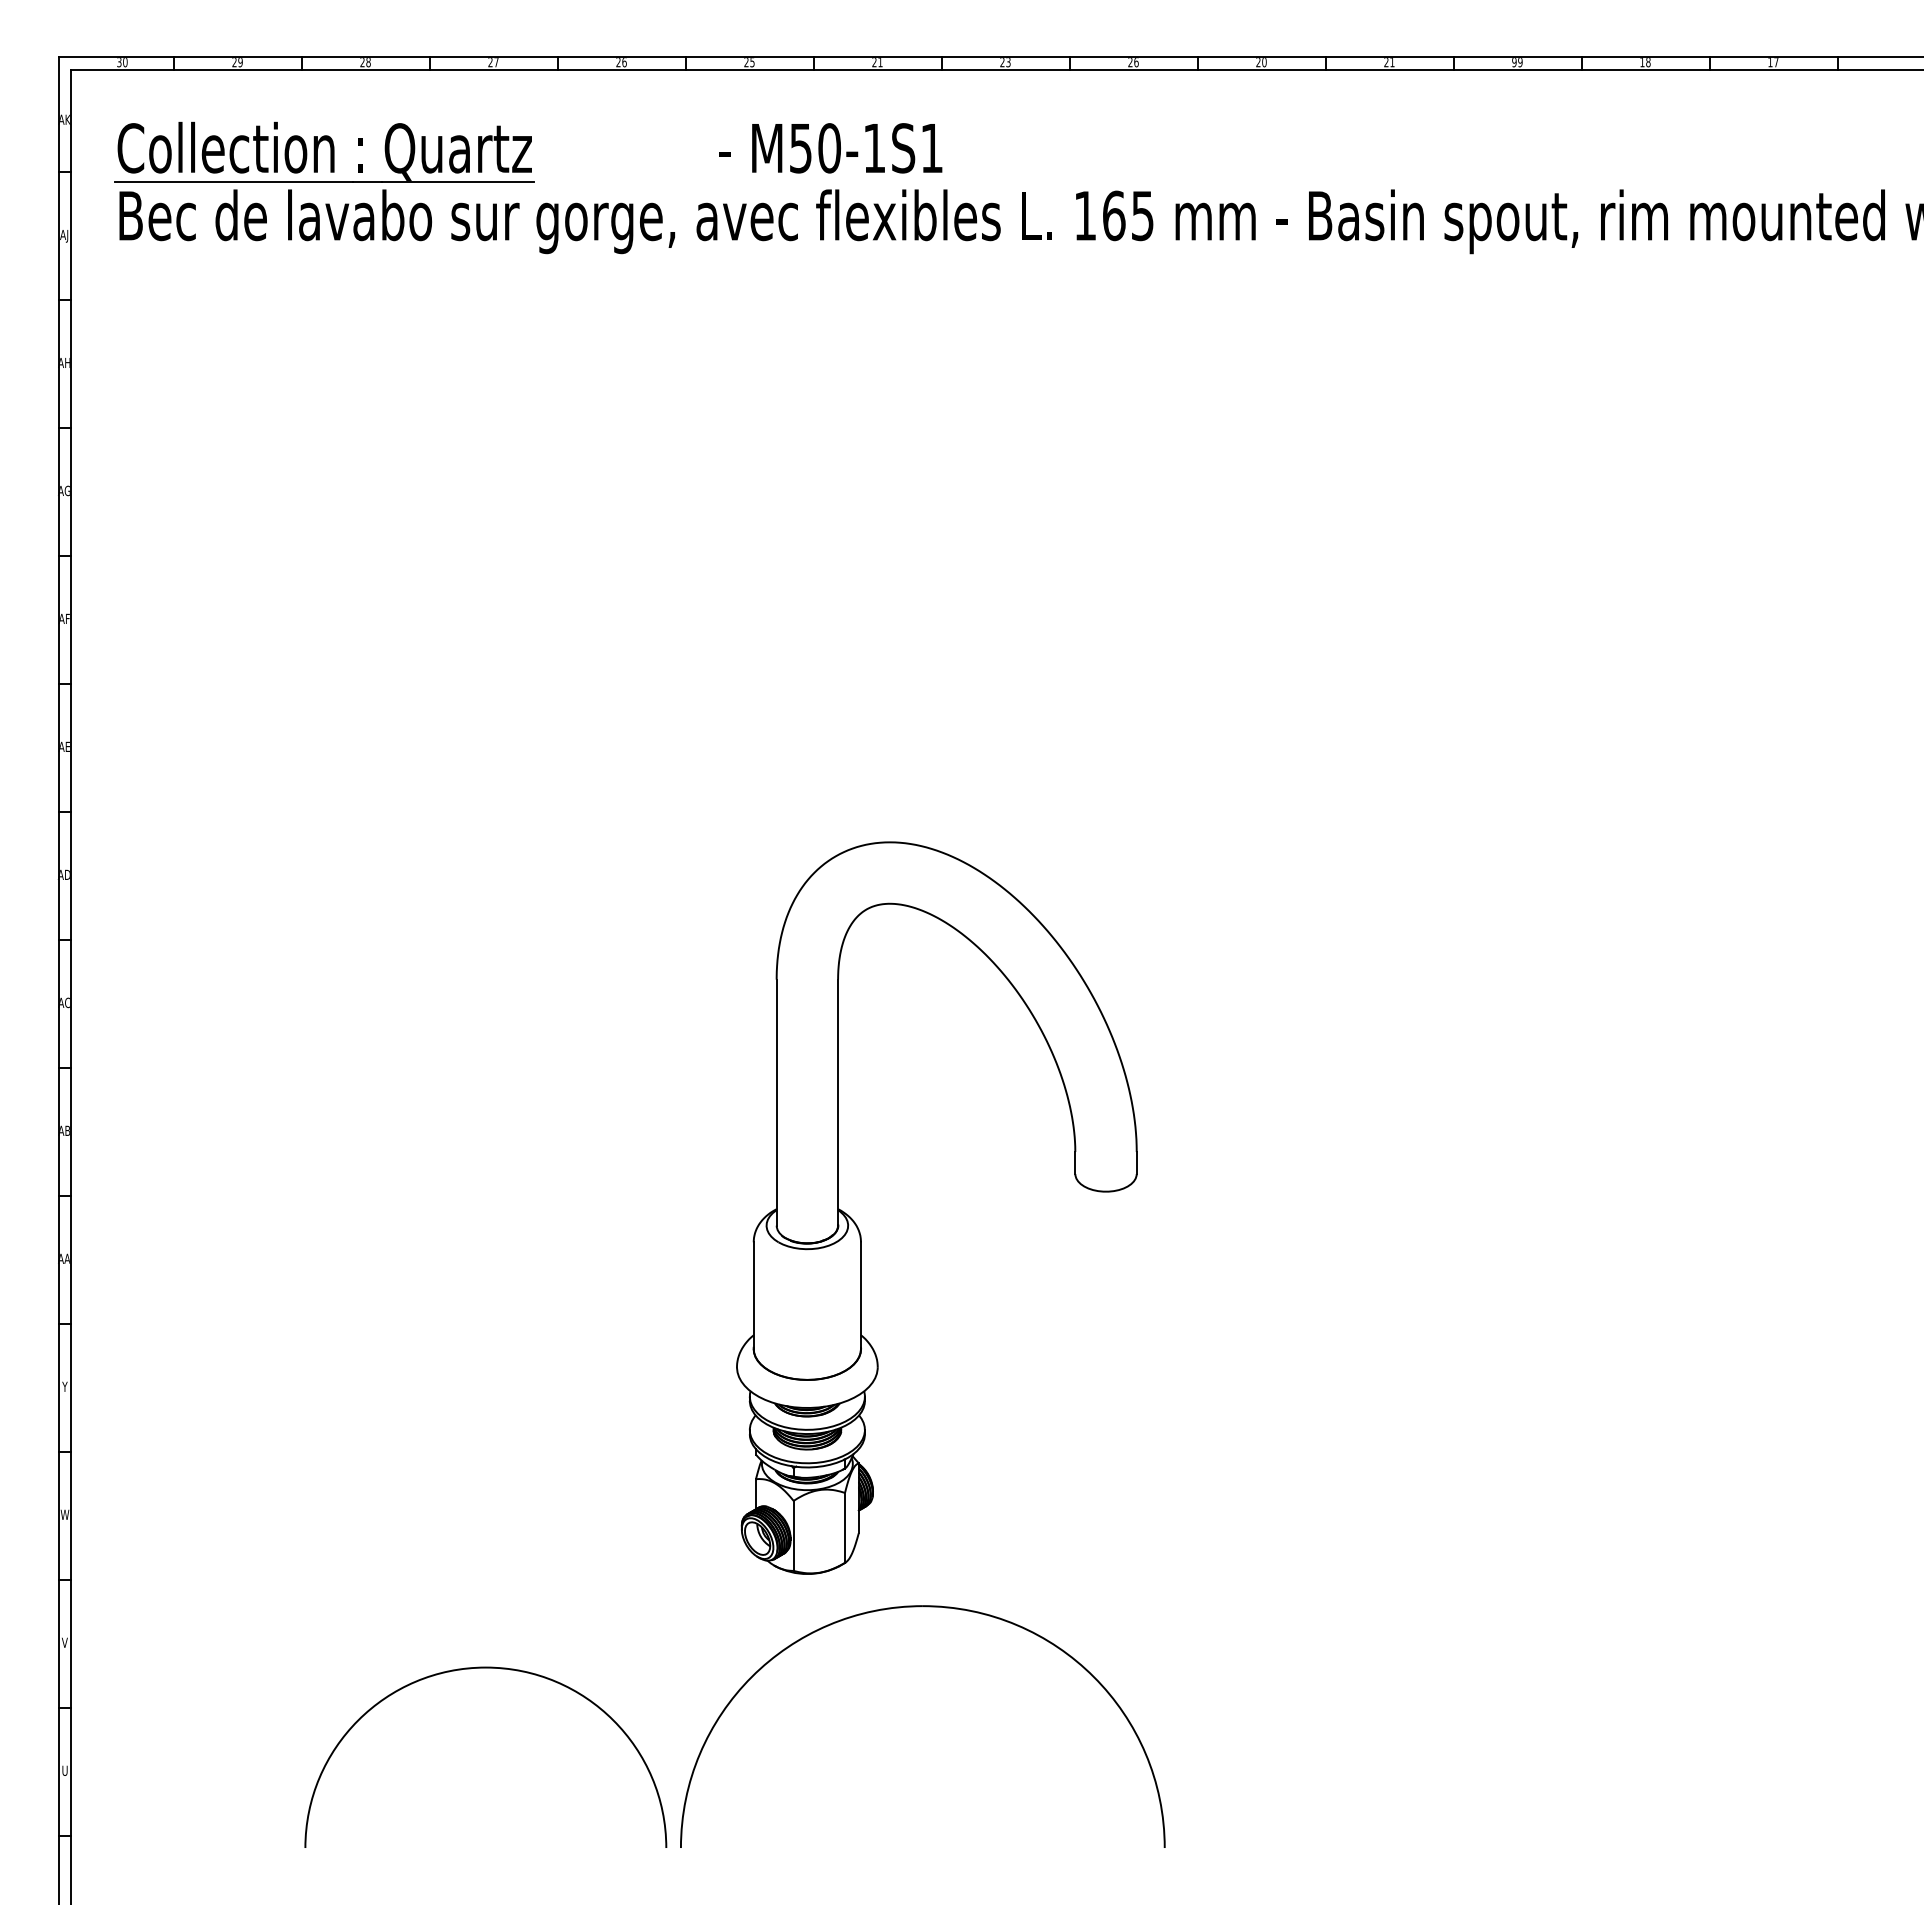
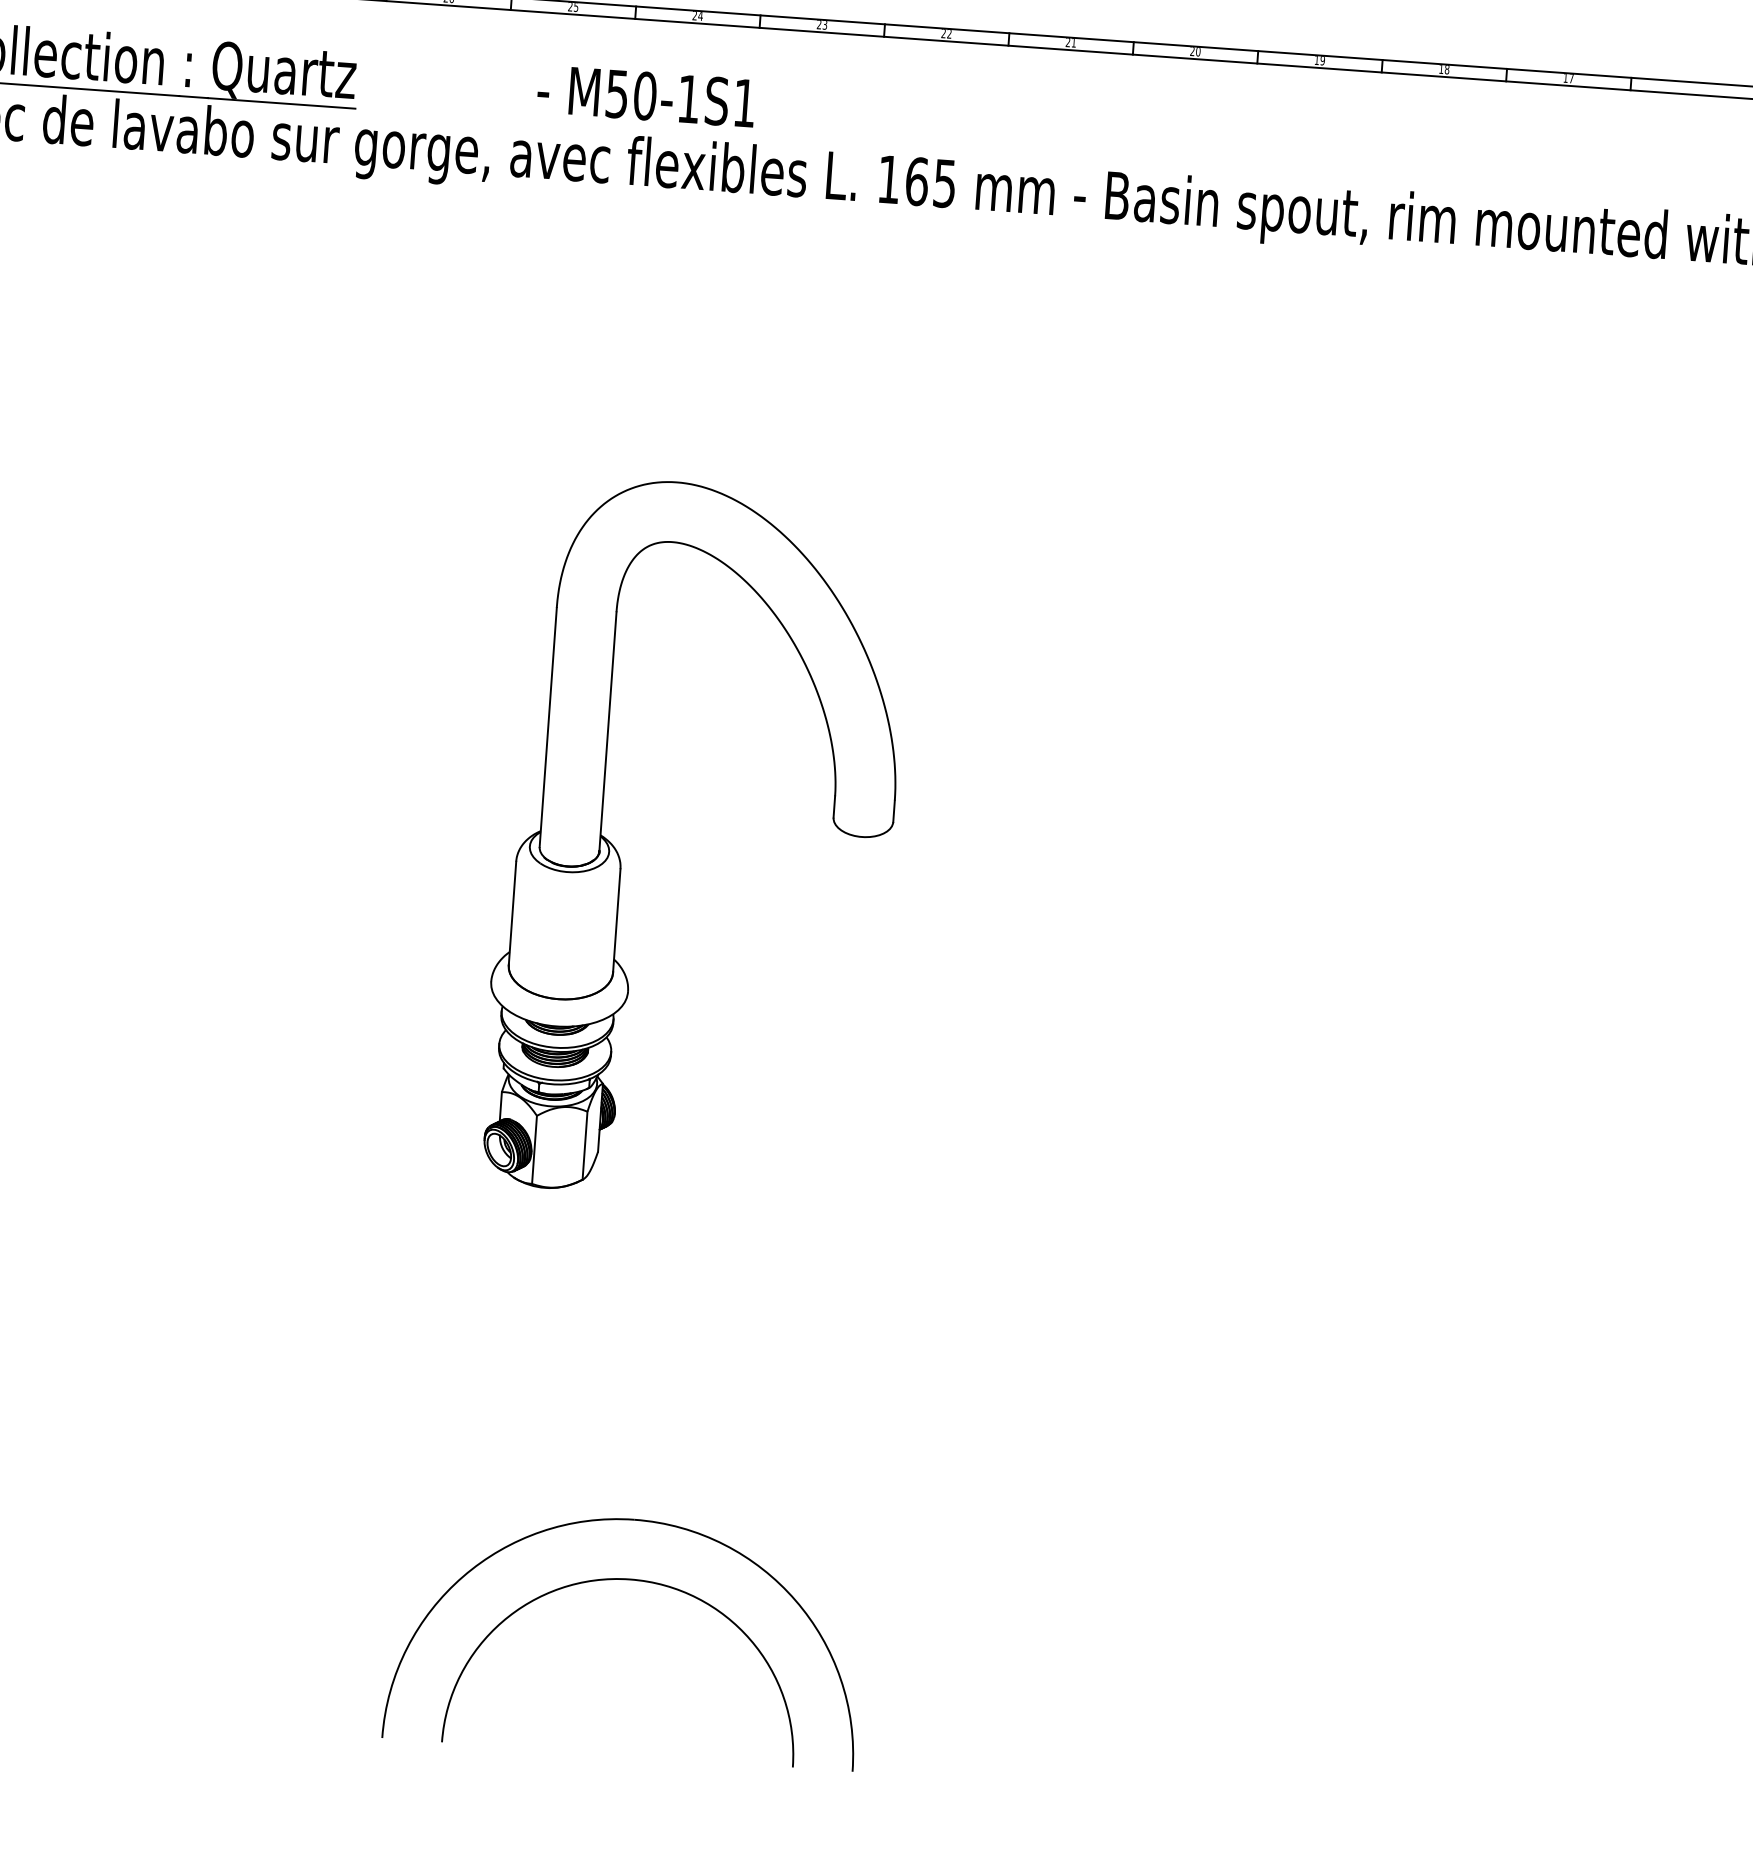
text: (880, 62) -> (700, 16), 21 -> 24
text: (1136, 62) -> (949, 34), 26 -> 22
text: (1264, 62) -> (1073, 42), 20 -> 21
text: (1392, 62) -> (1198, 51), 21 -> 20
text: (1514, 62) -> (1316, 60), 99 -> 19
part: (860, 1231) -> (620, 858), moved
arc: (485, 1668) -> (629, 1580), moved

